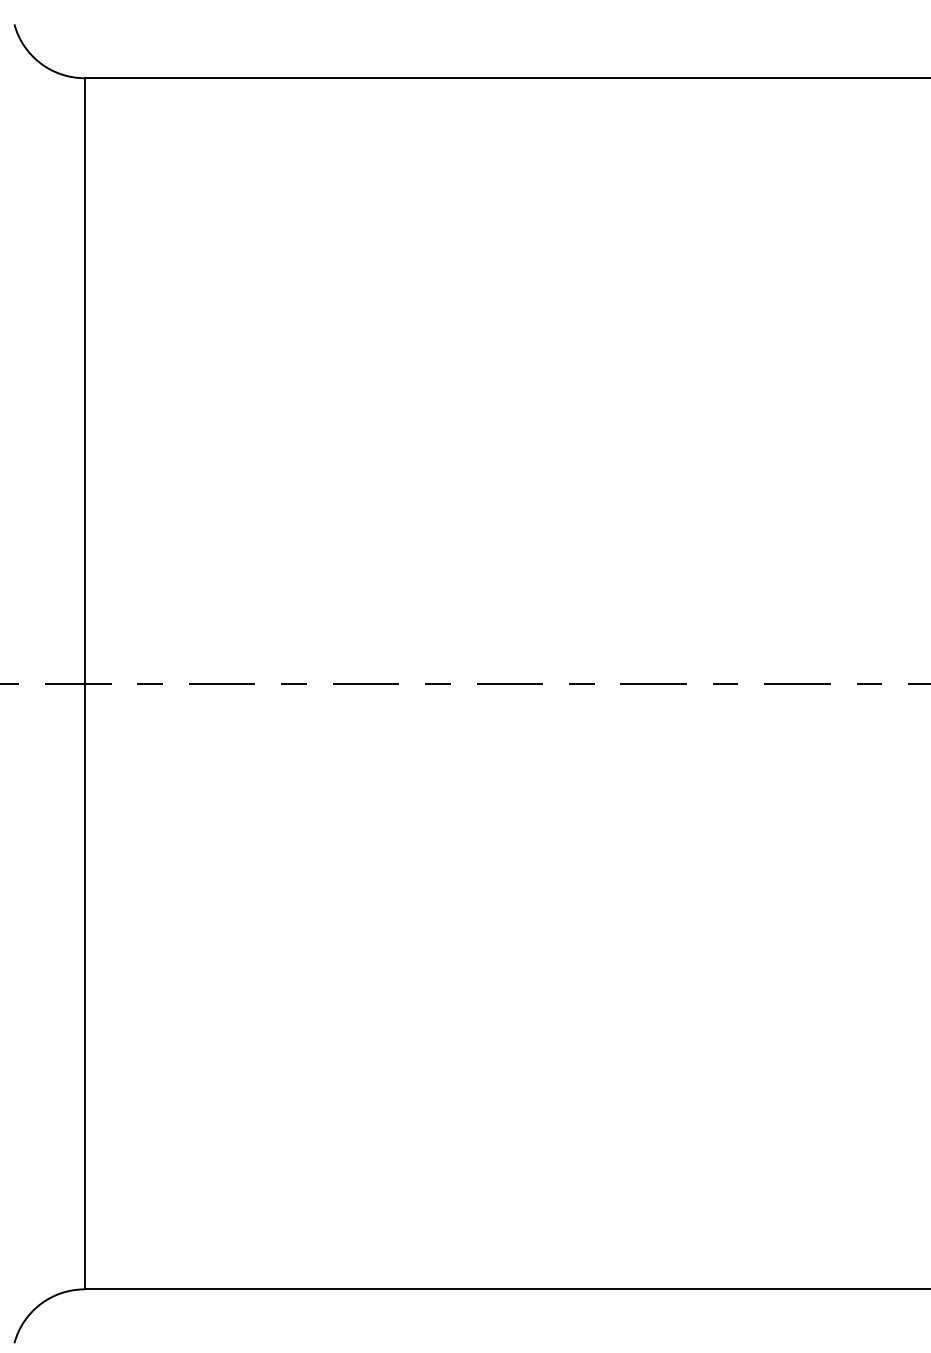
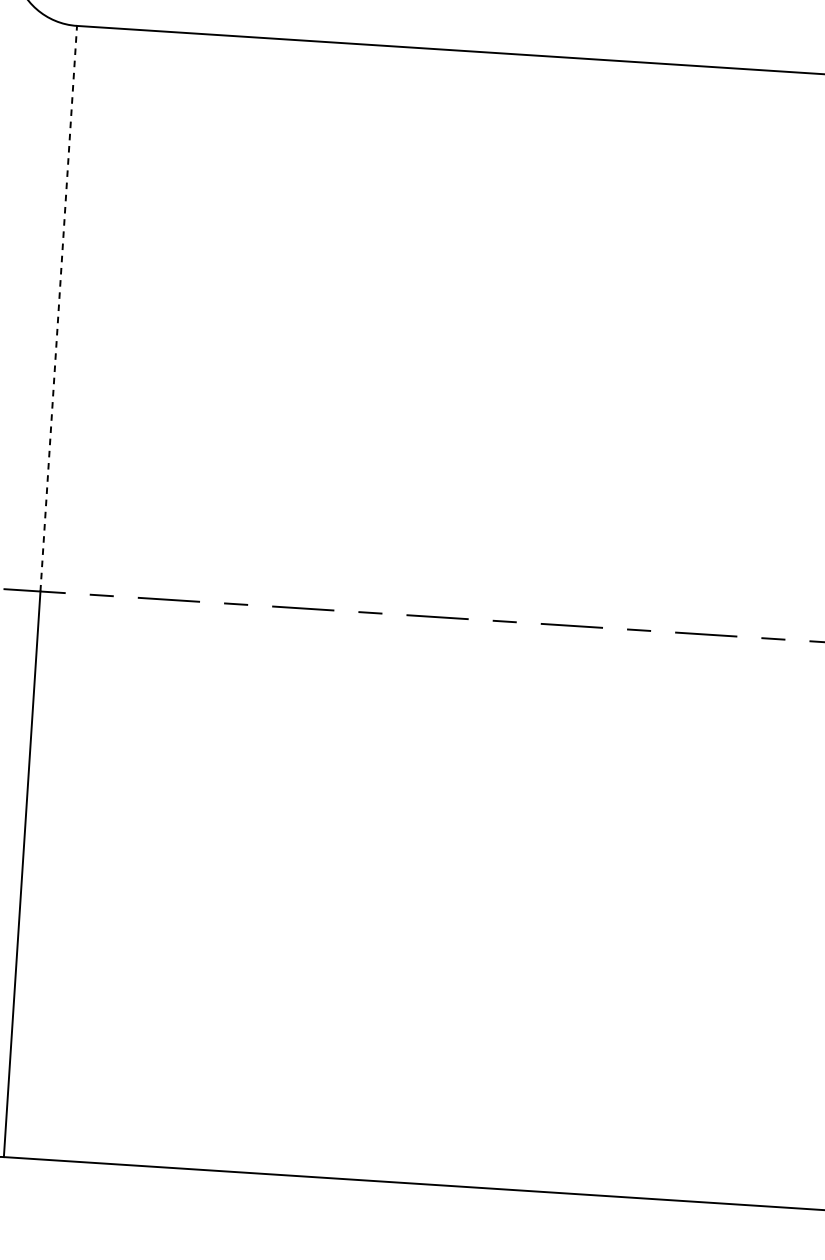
line: (84, 381) -> (58, 309), solid -> dashed

